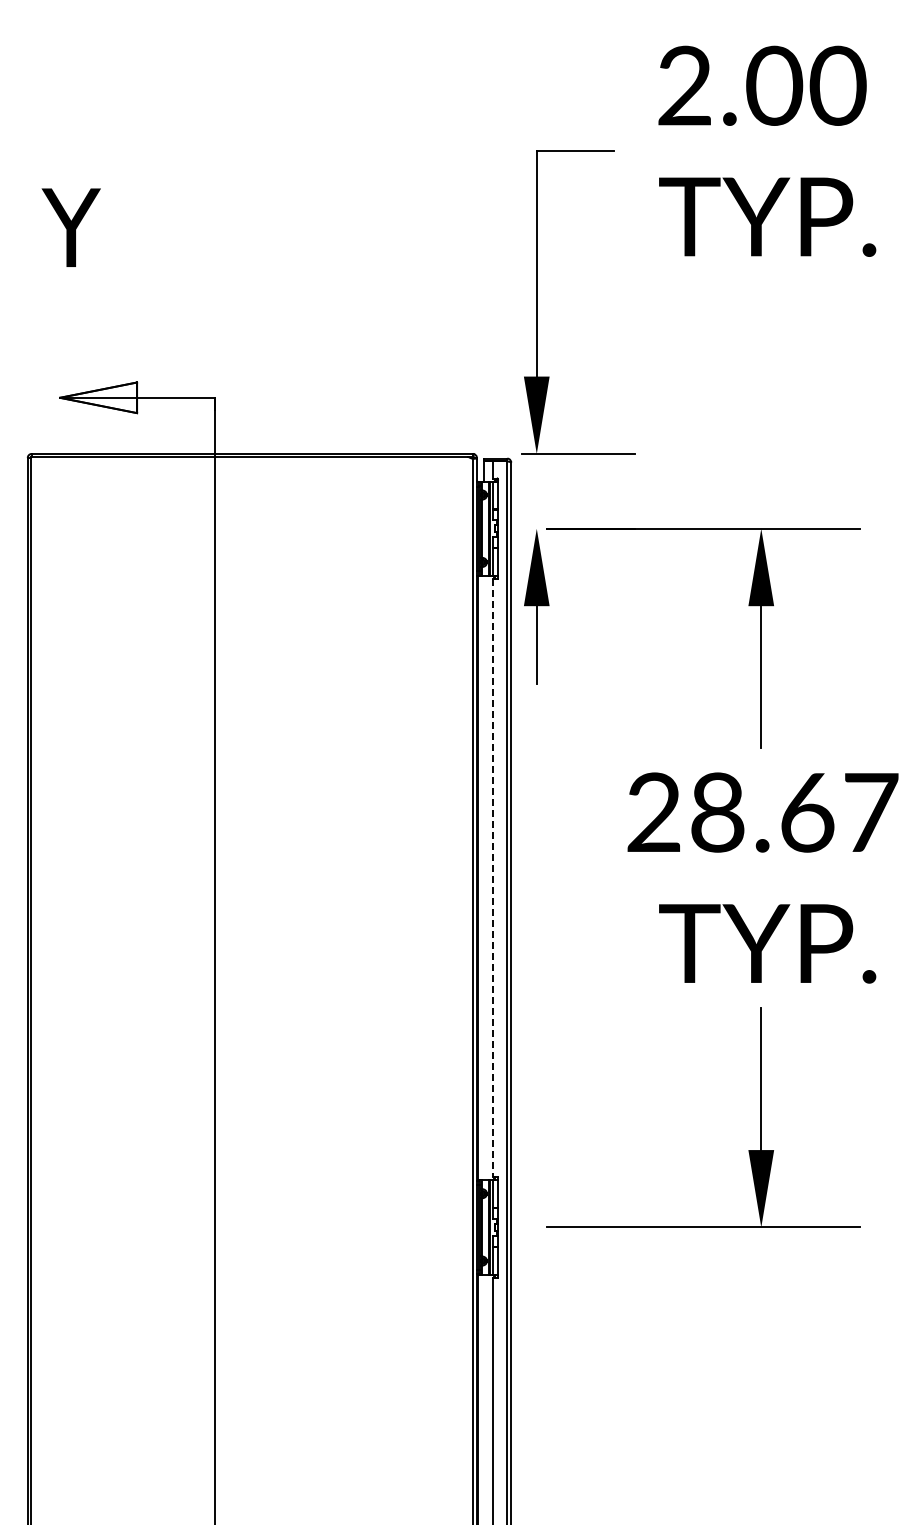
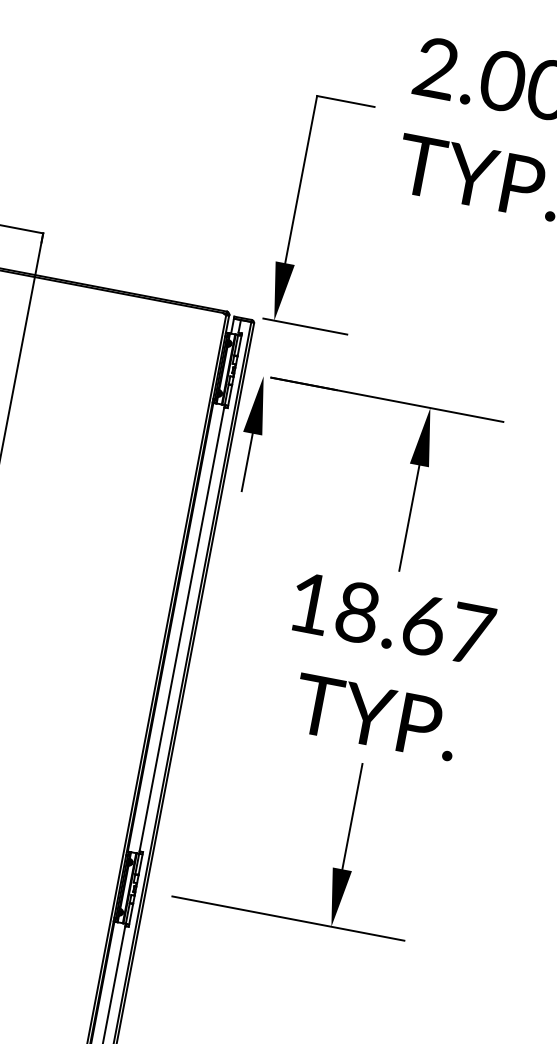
text: (653, 811) -> (310, 602), 28.67 -> 18.67
line: (493, 878) -> (182, 629), dashed -> solid

